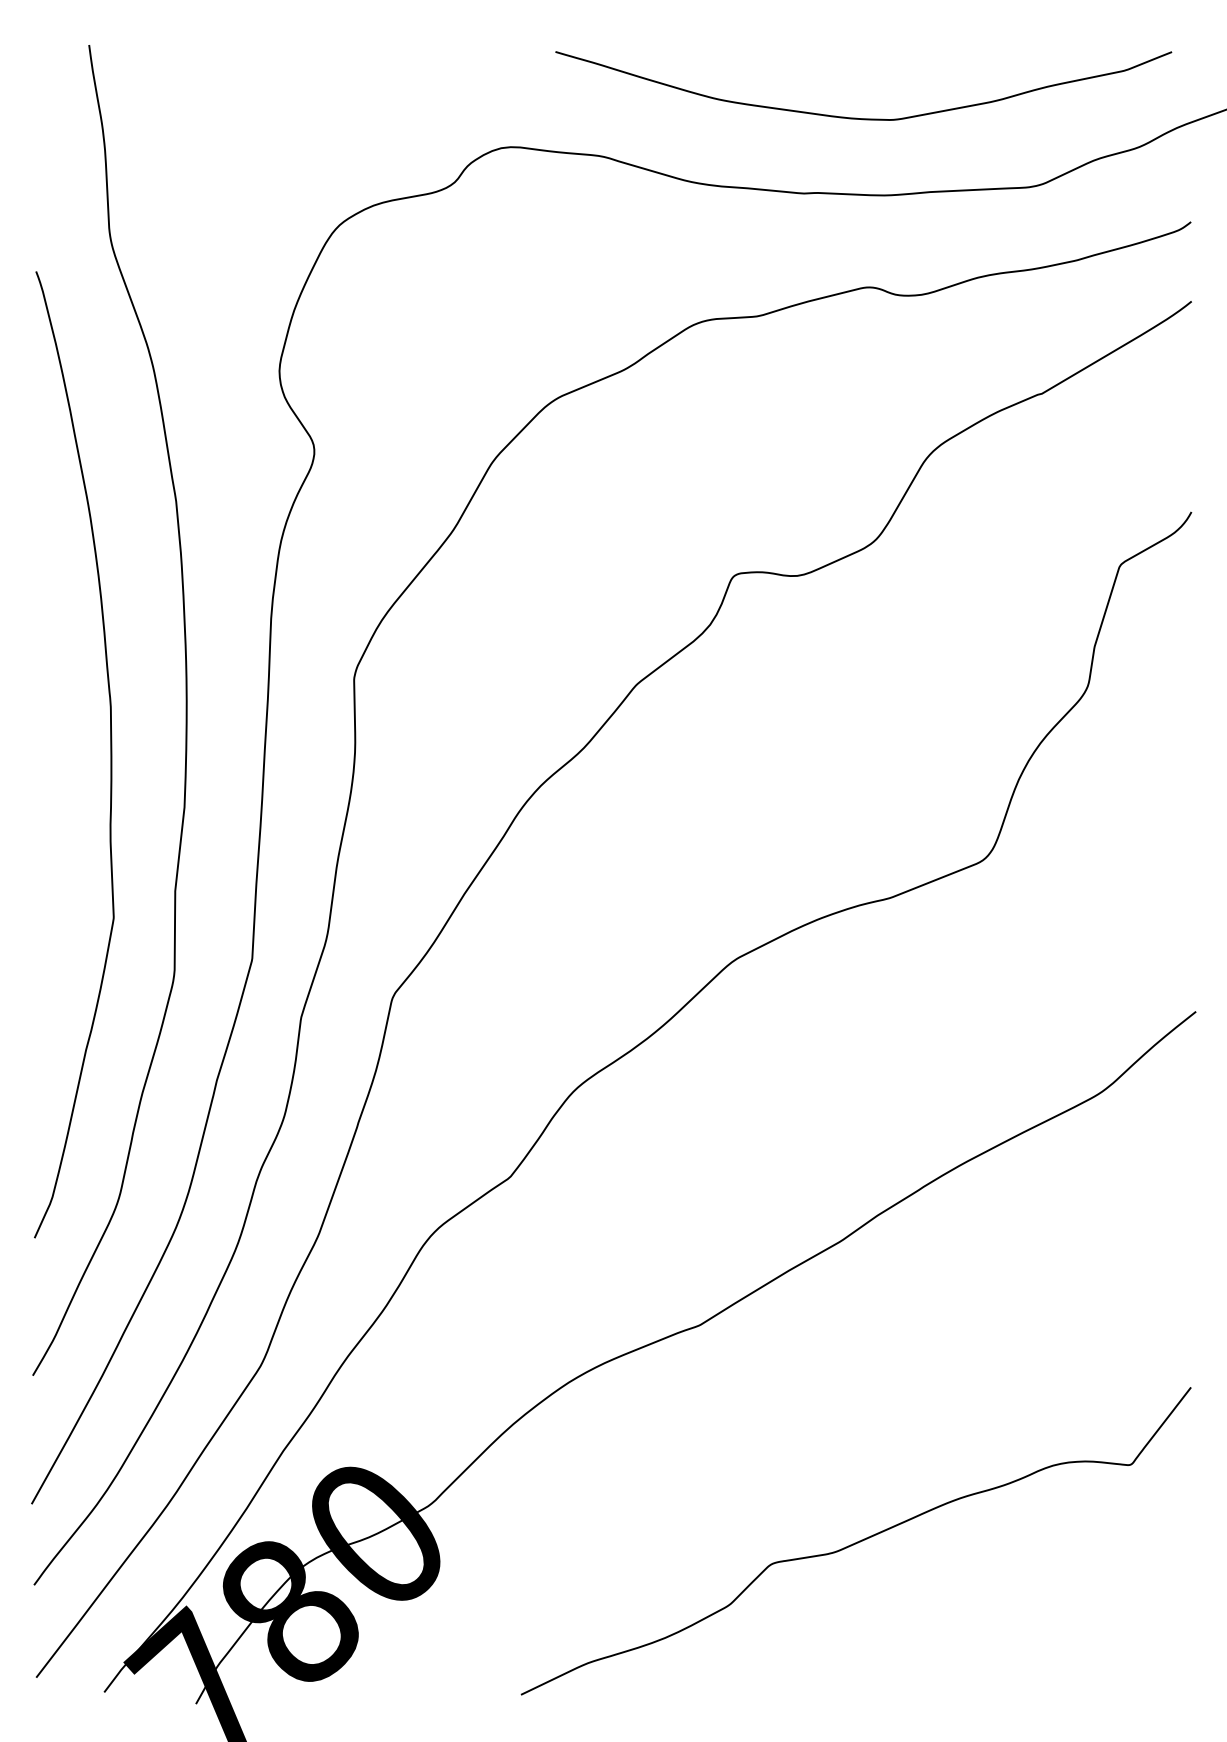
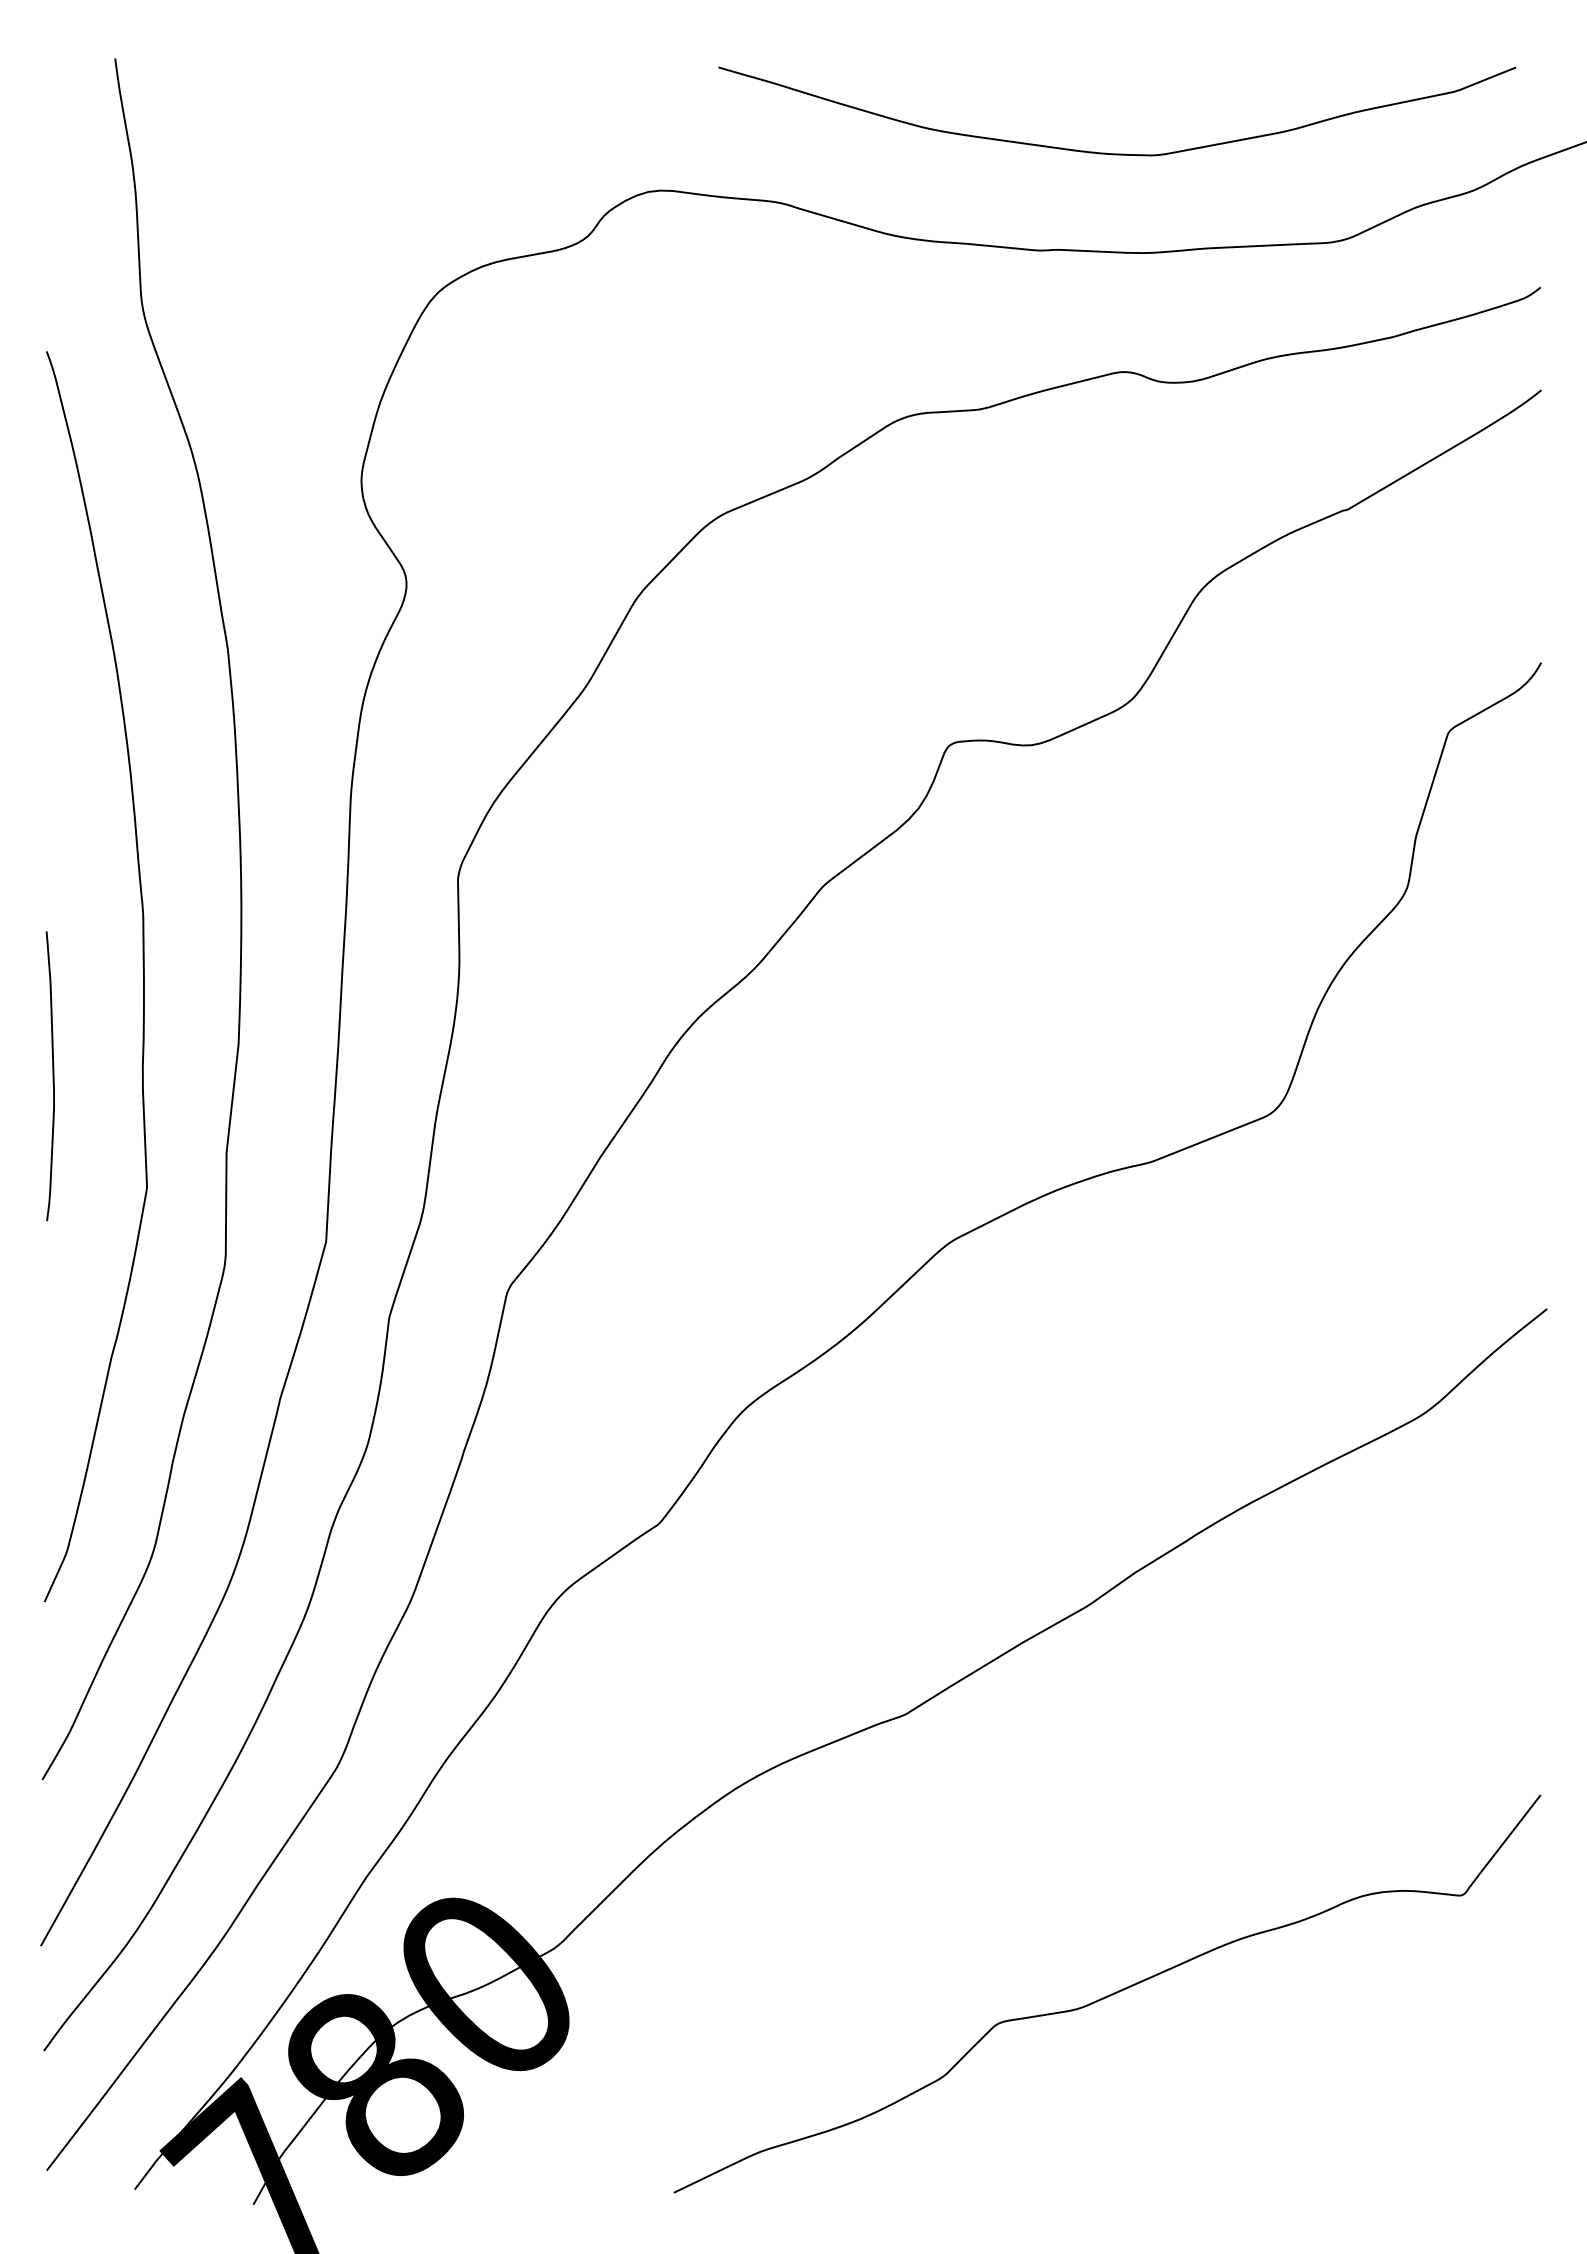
curve: (40, 831) -> (52, 1076), added

